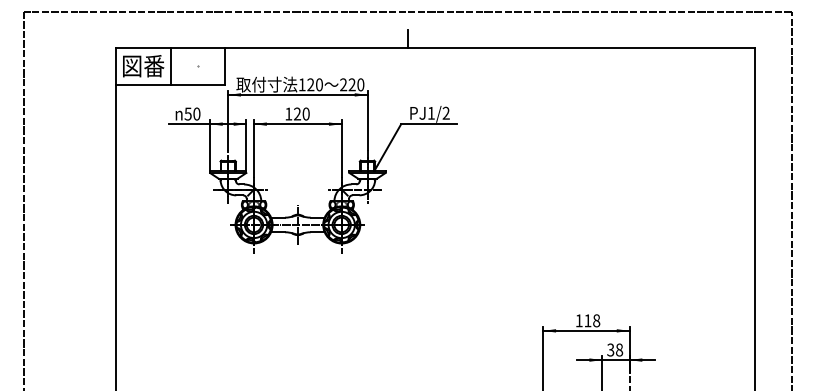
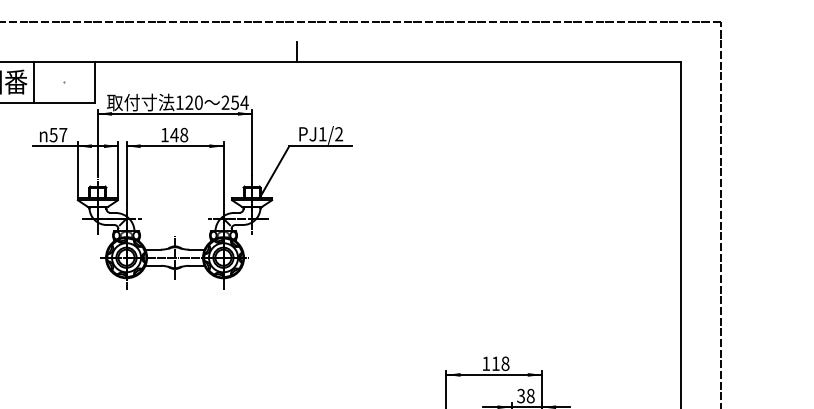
text: (356, 84) -> (239, 102), 220 -> 254
text: (196, 113) -> (62, 134), 50 -> 57
text: (301, 113) -> (179, 134), 120 -> 148

